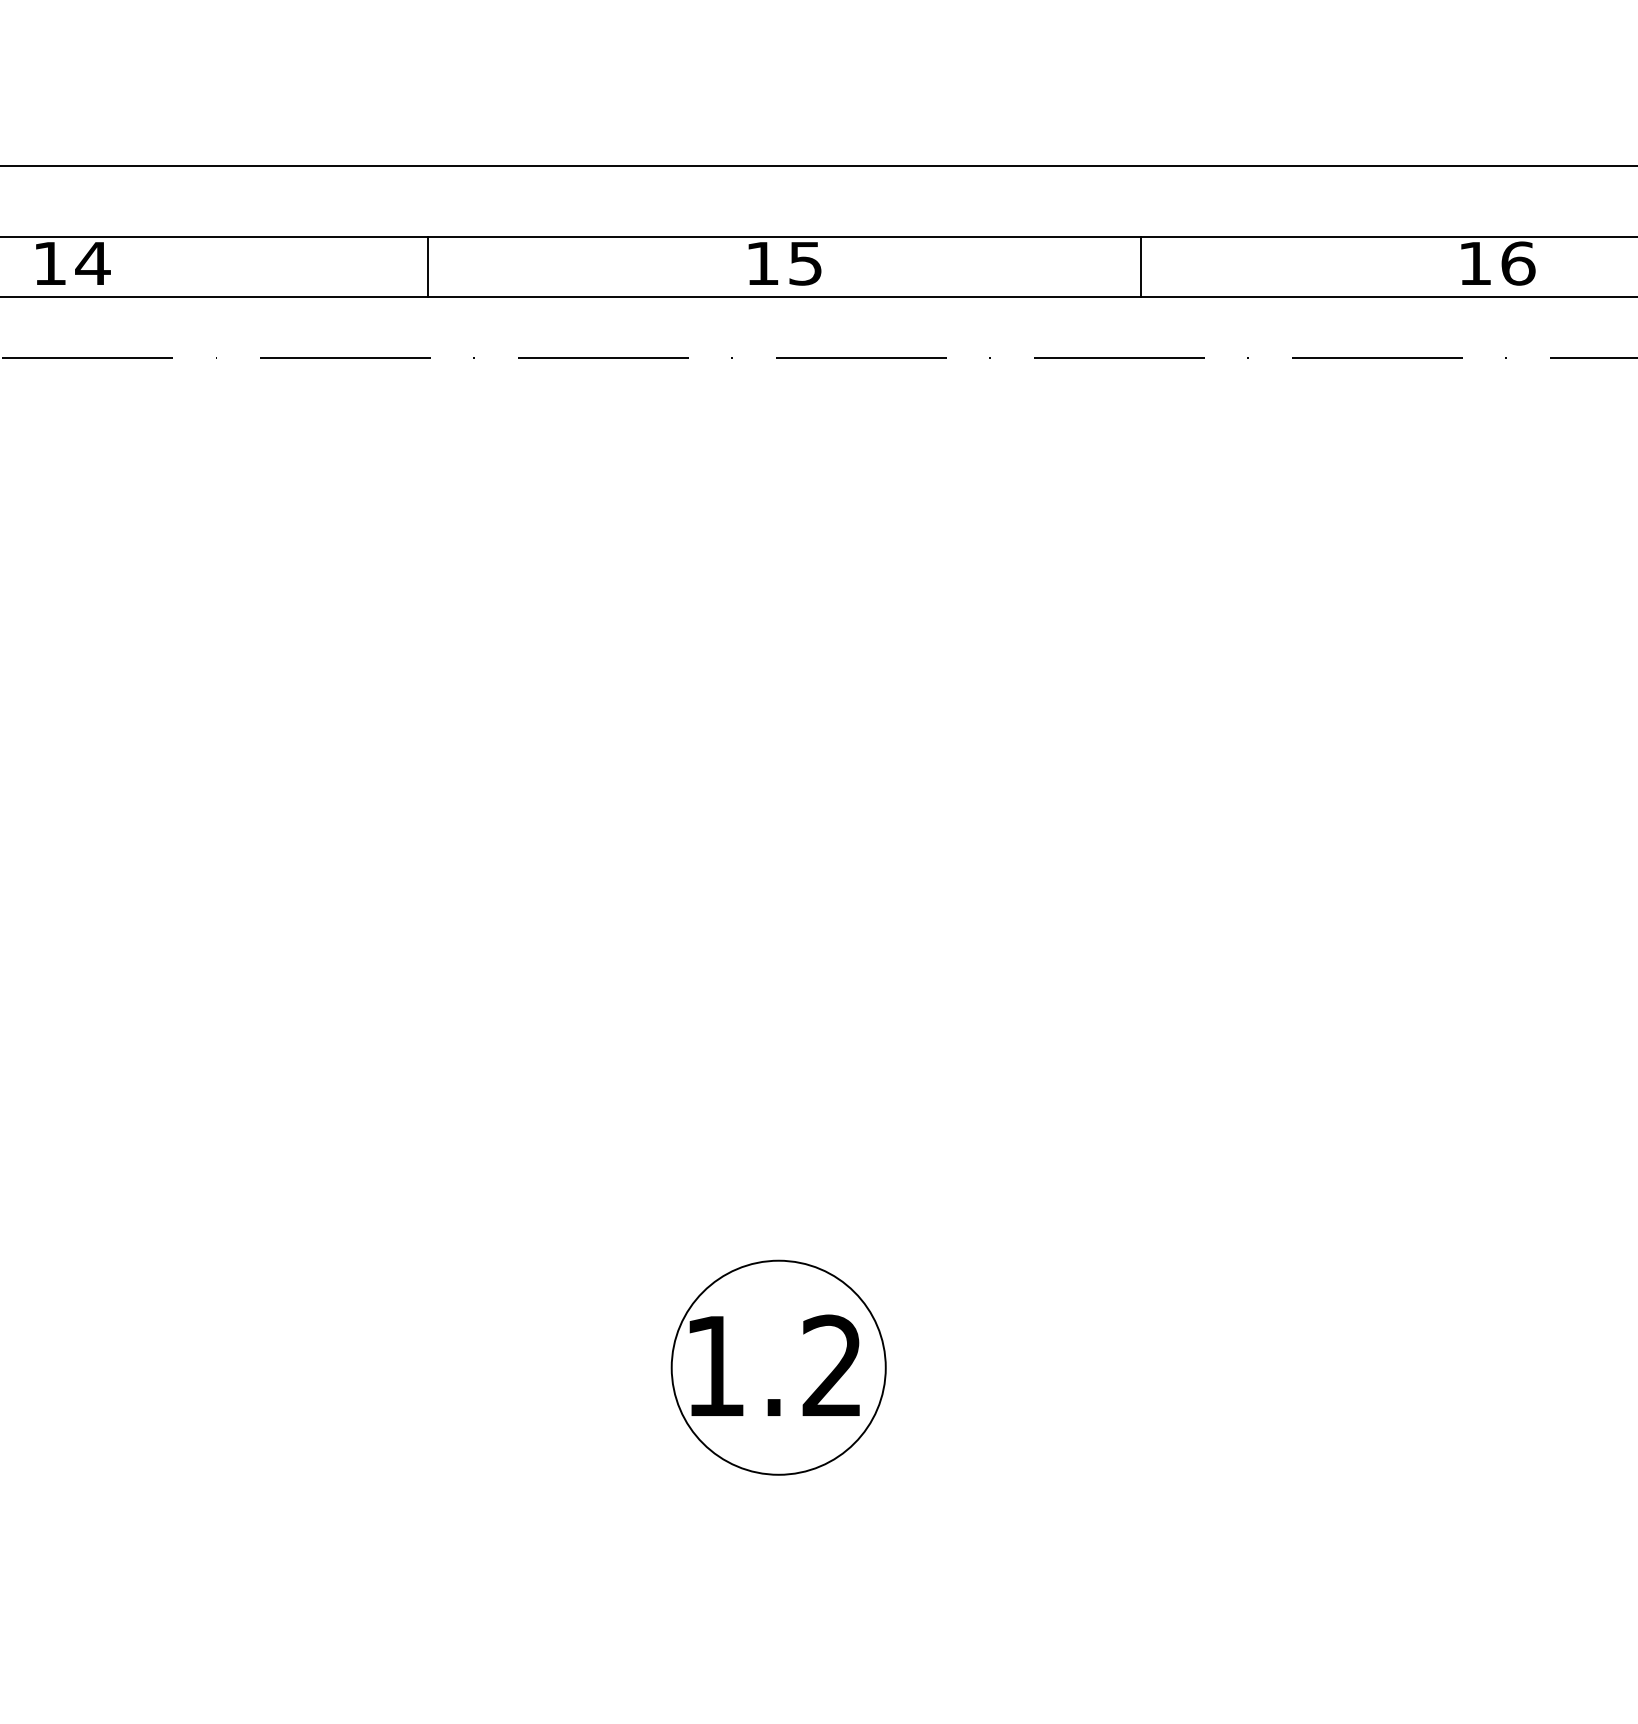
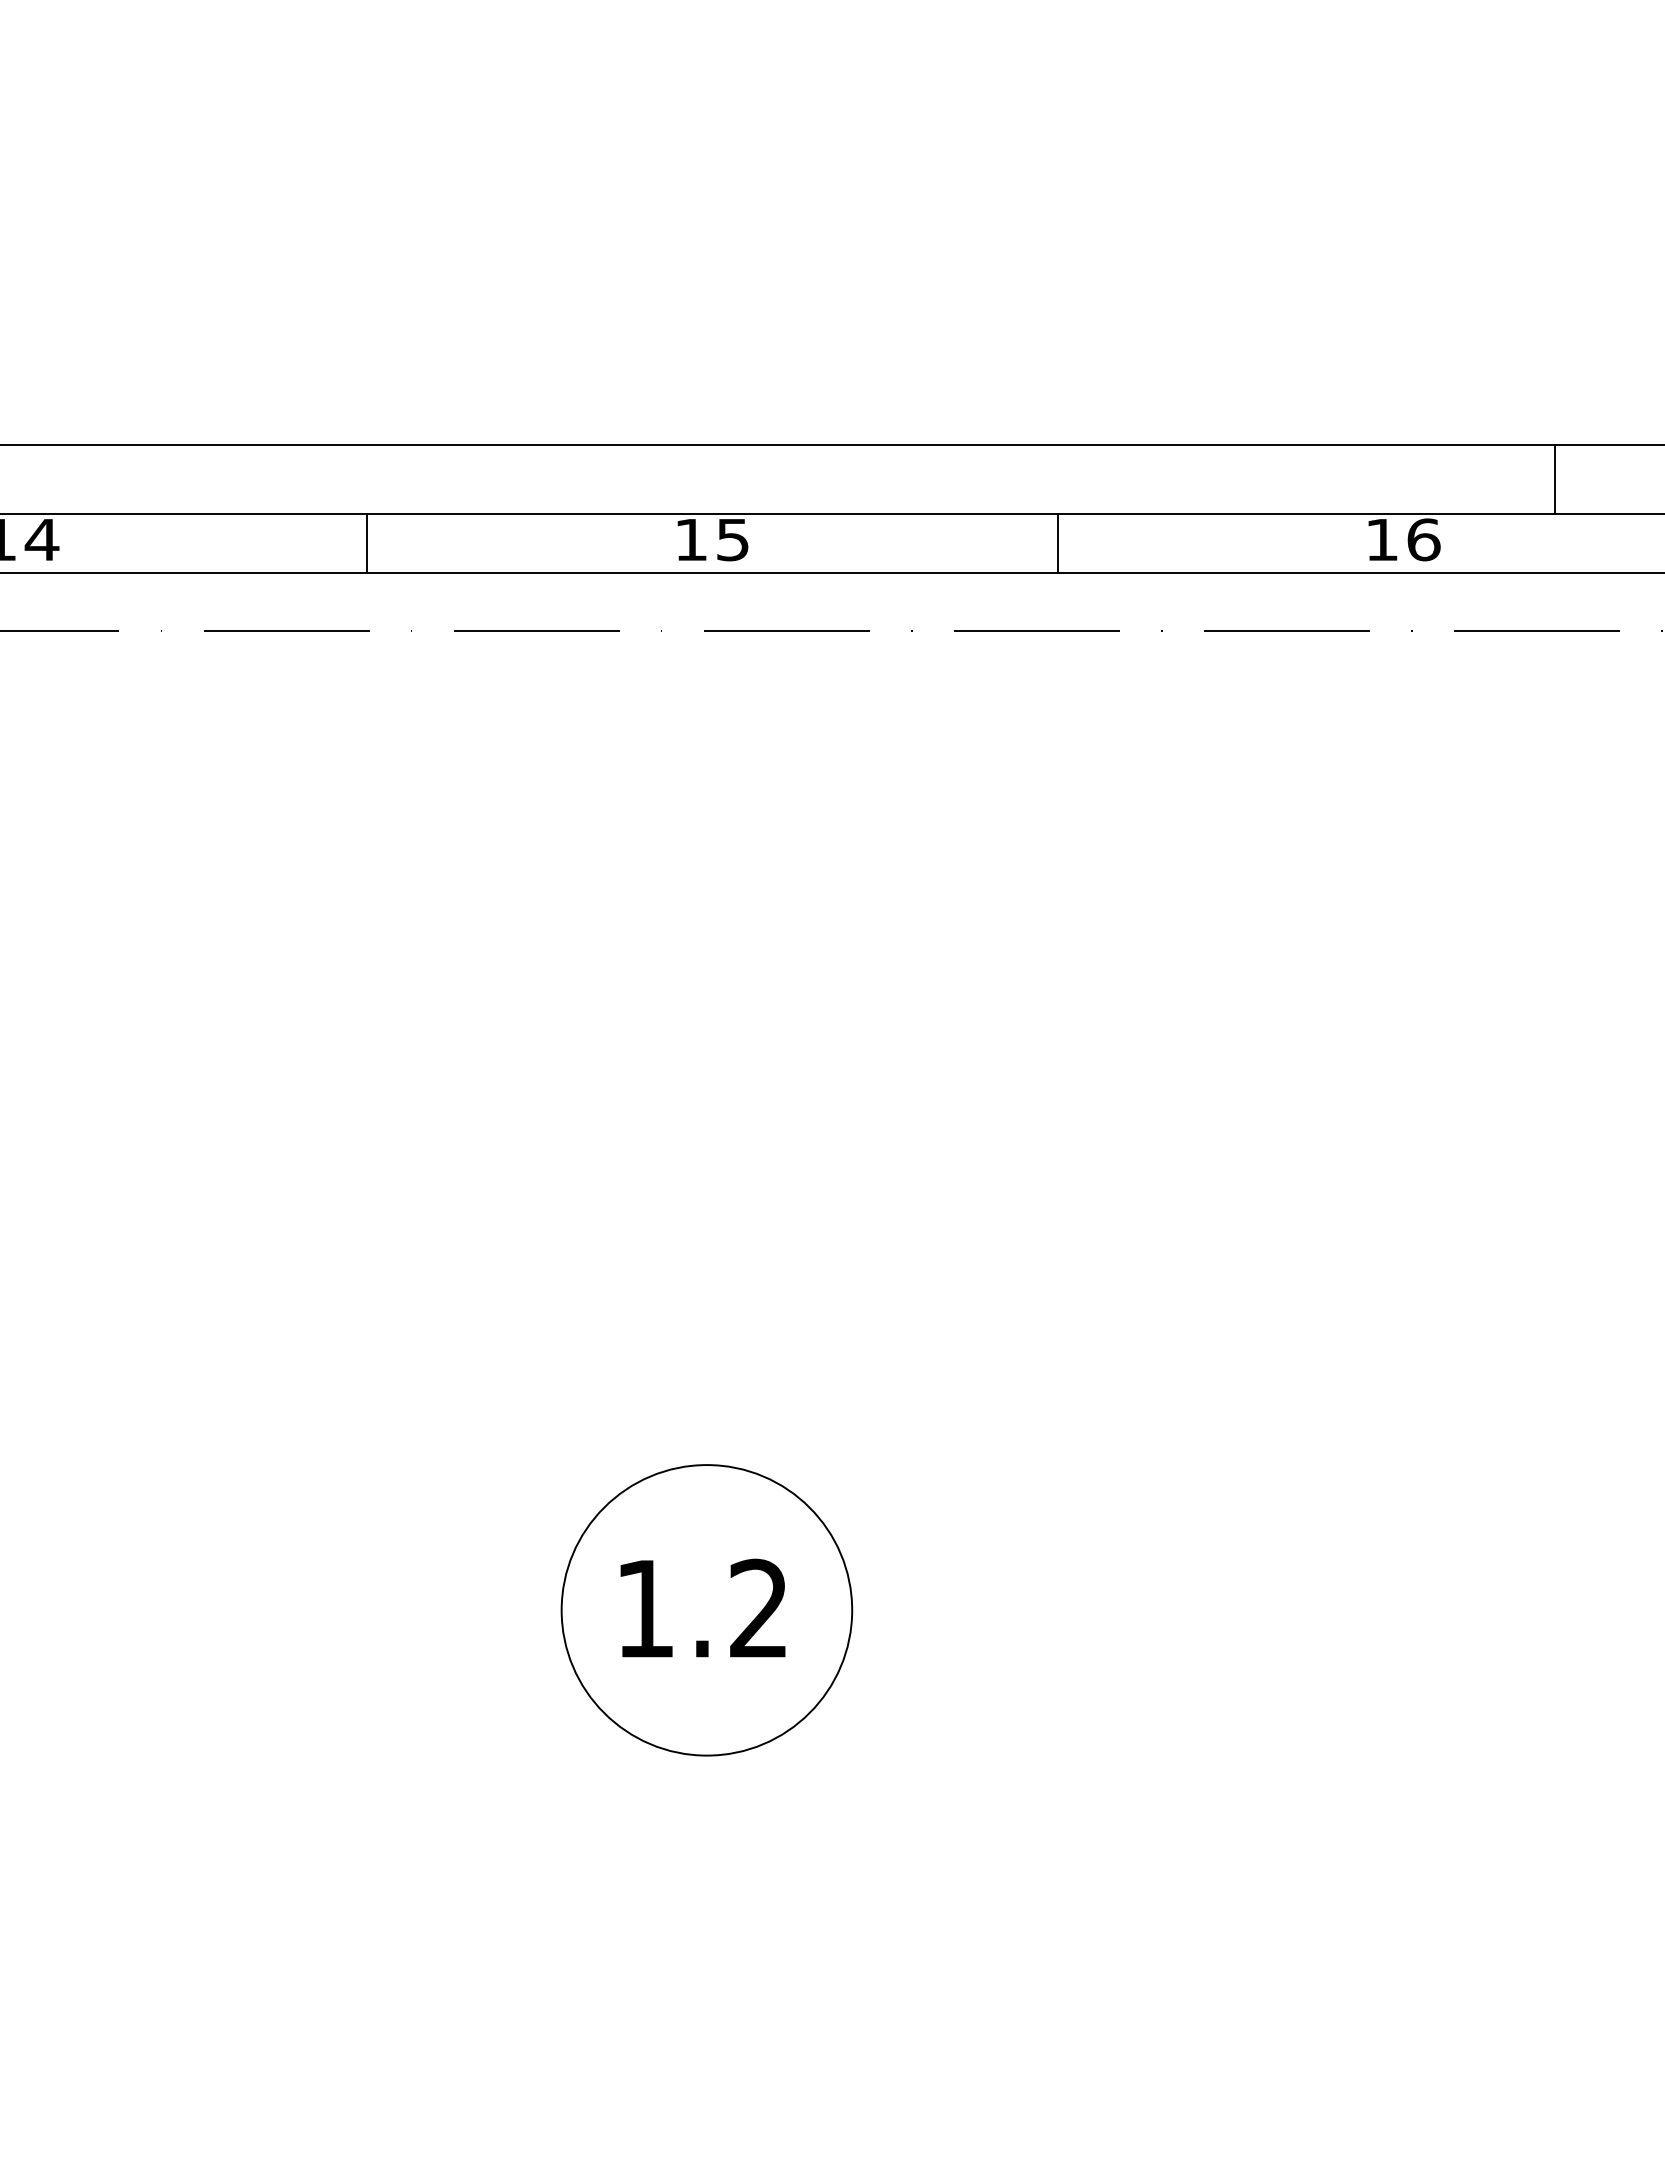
circle: (778, 1367) -> (706, 1610), size x1.4

